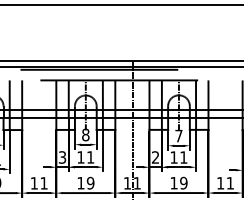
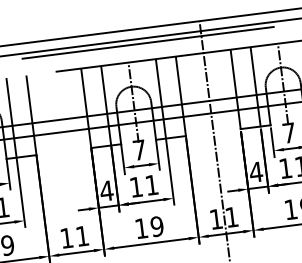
text: (85, 134) -> (138, 149), 8 -> 7
text: (62, 157) -> (106, 191), 3 -> 4
text: (155, 157) -> (255, 172), 2 -> 4

